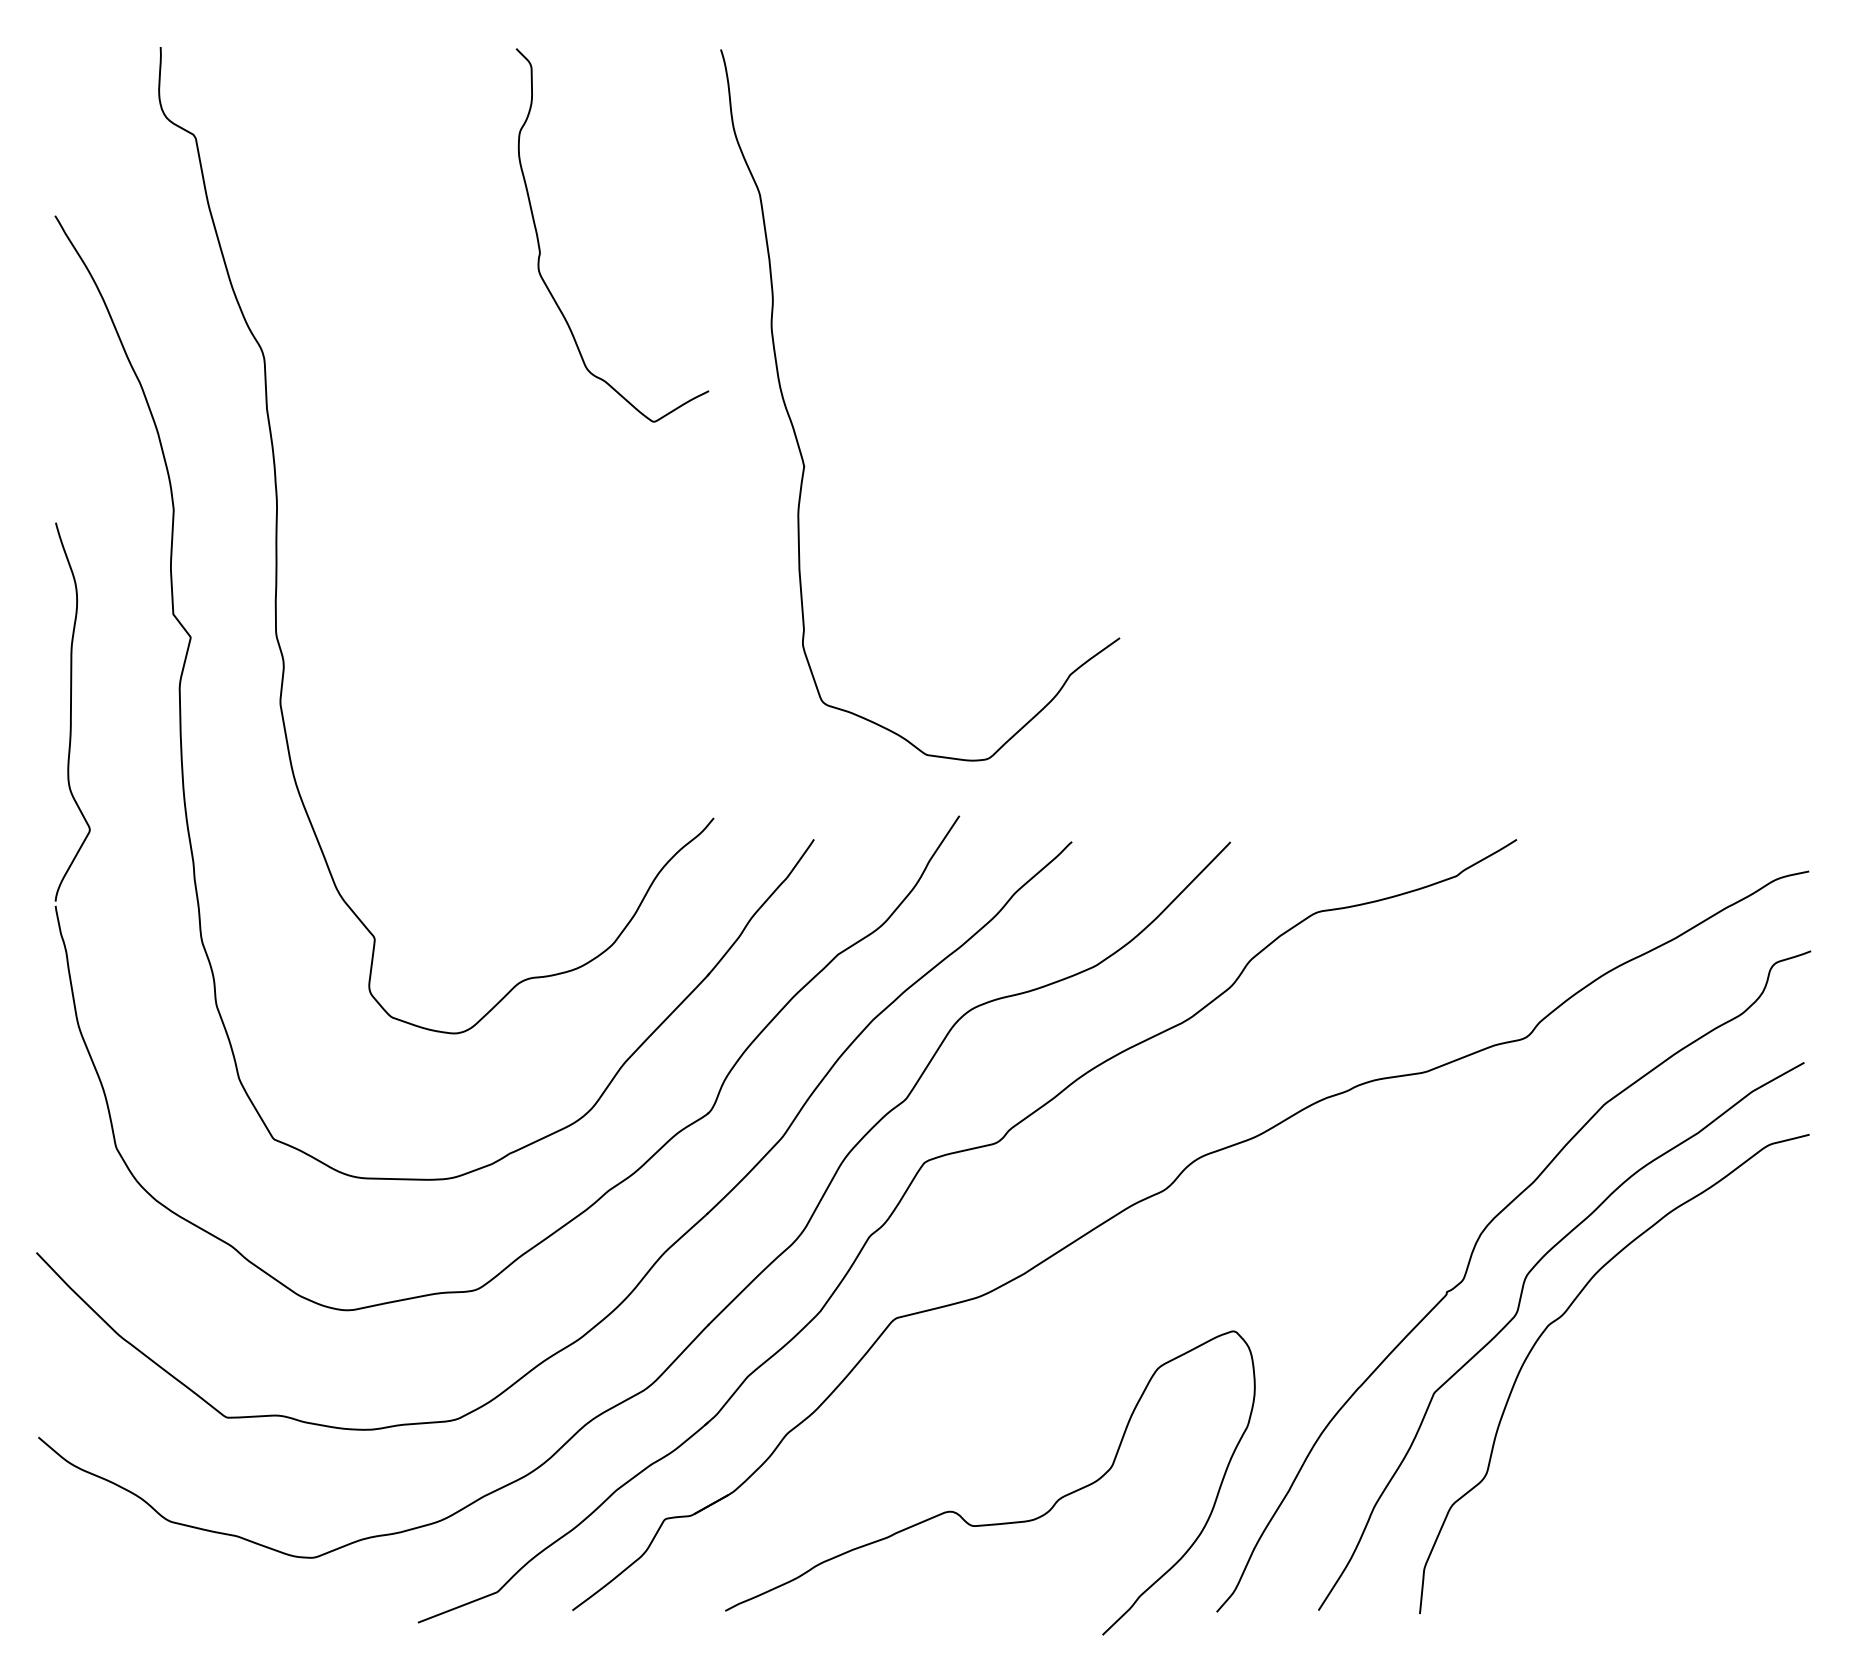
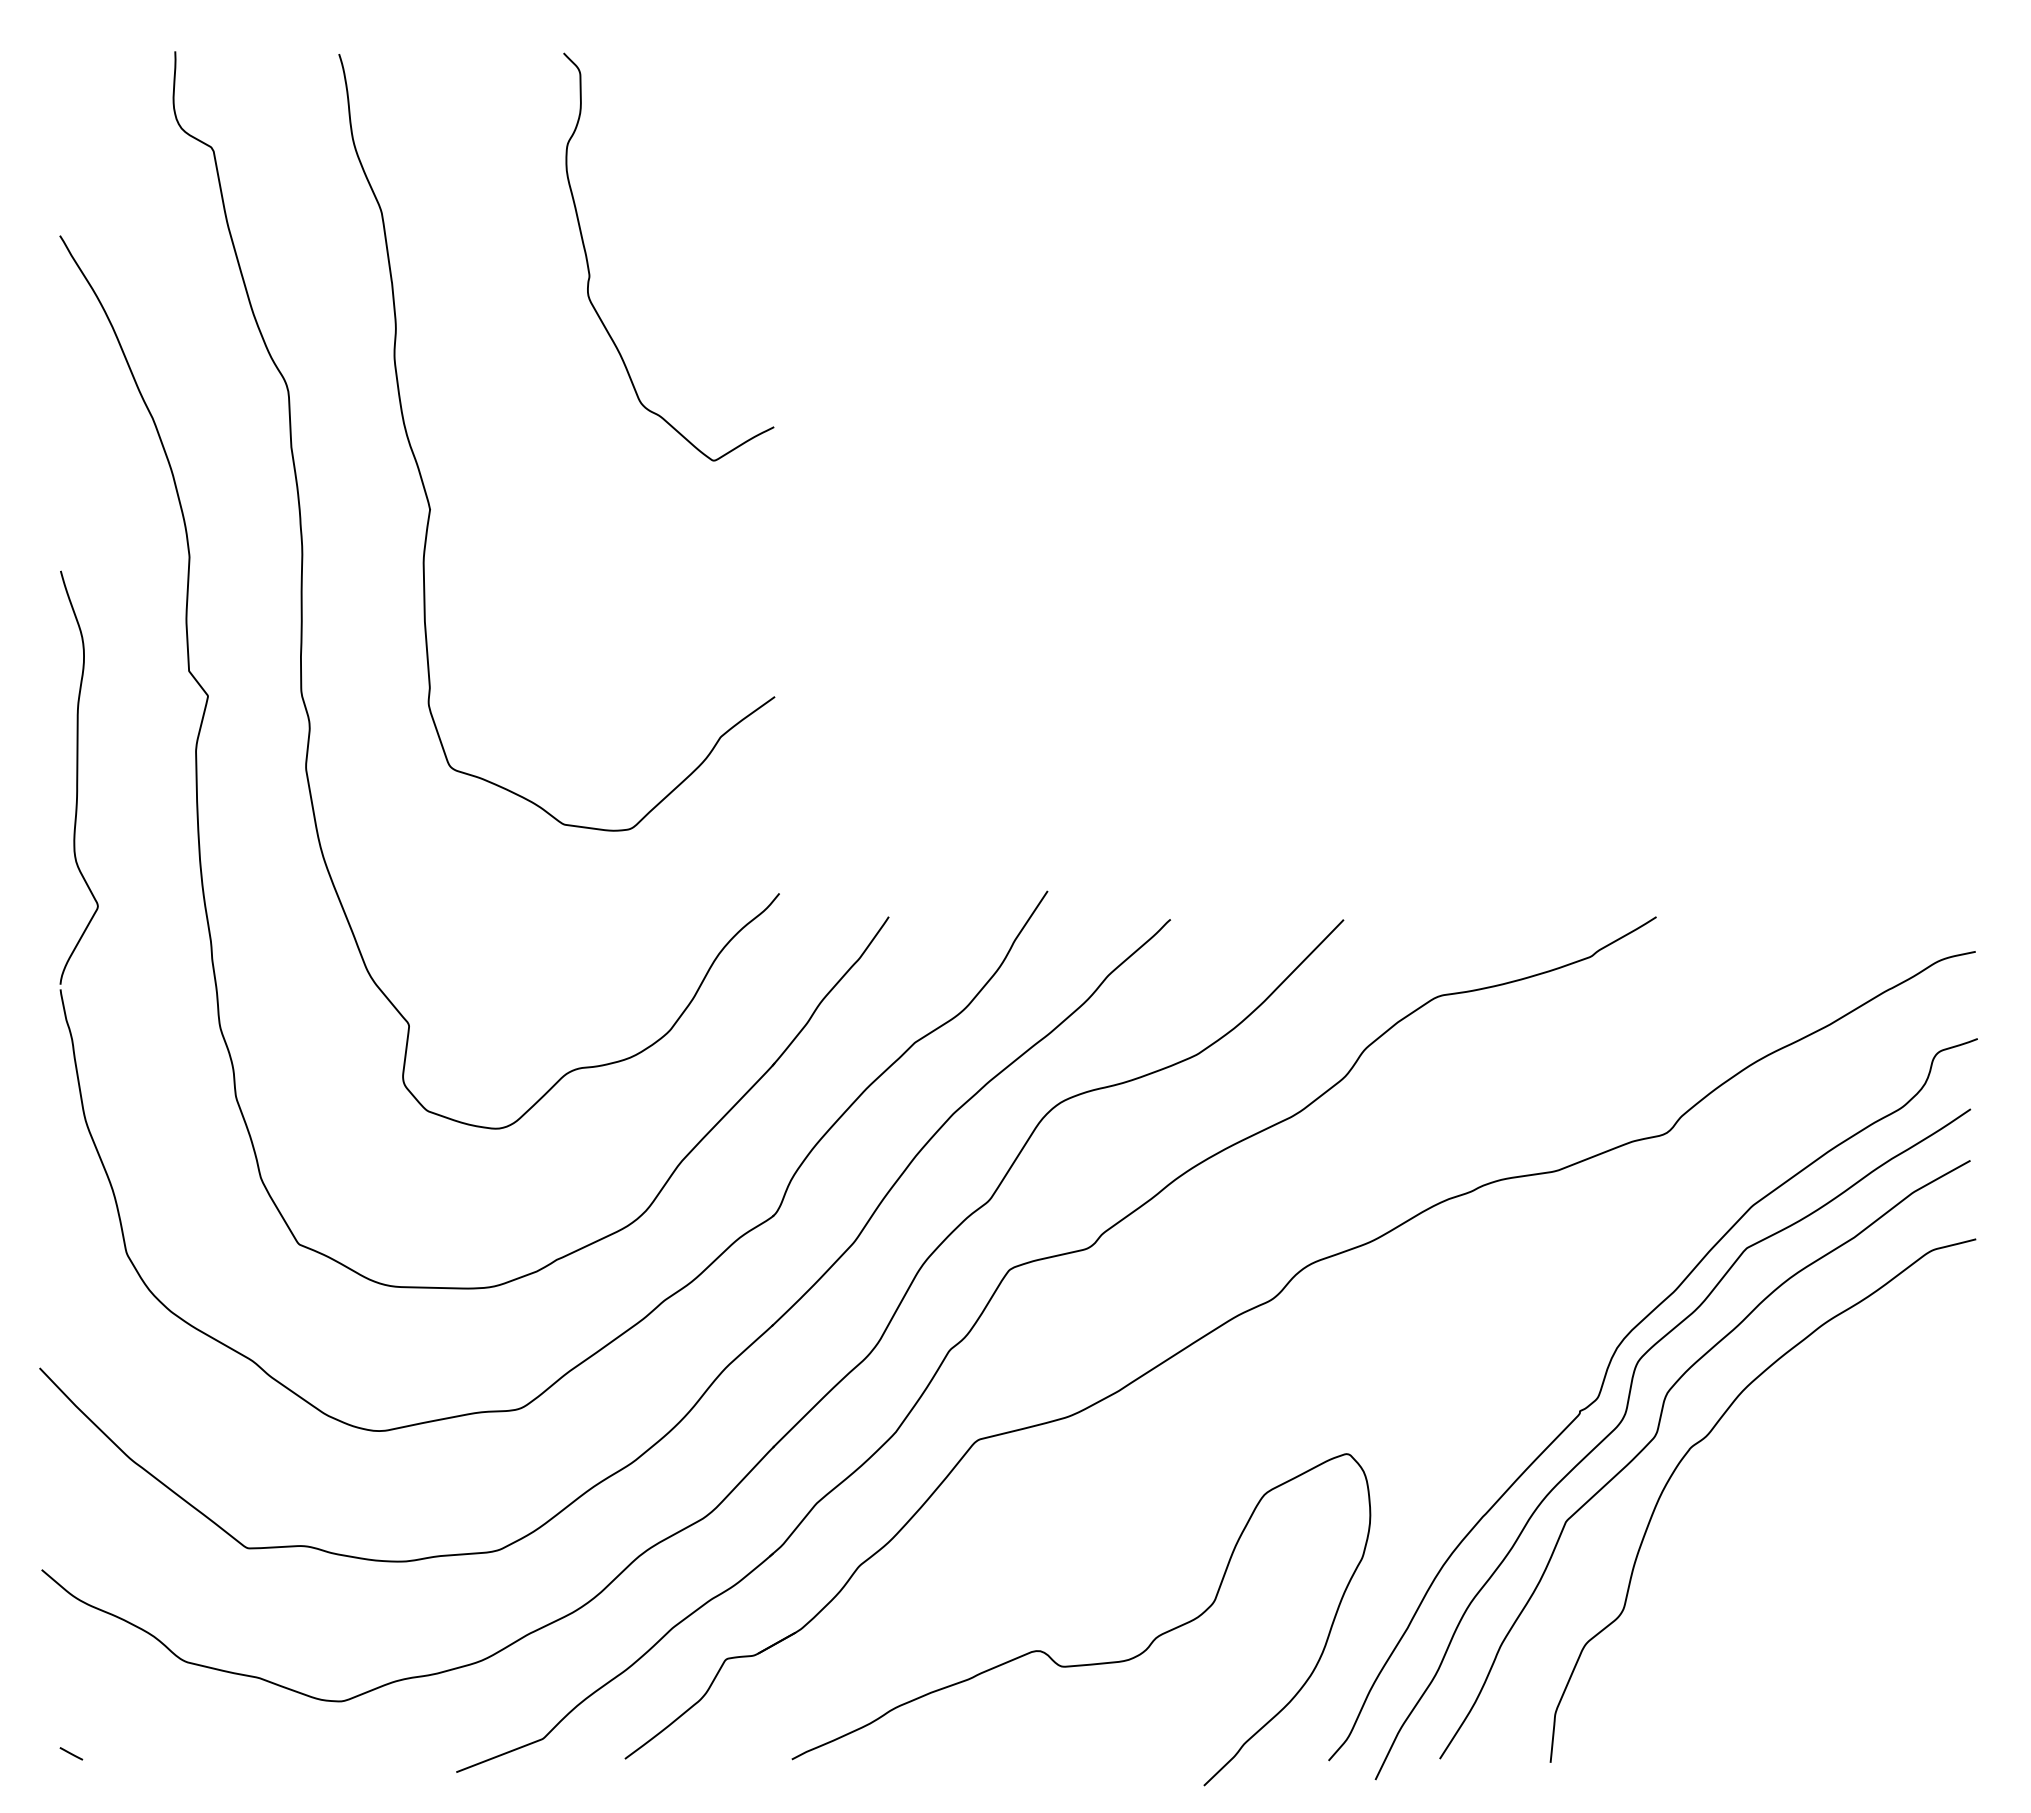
curve: (797, 437) -> (422, 477), moved
curve: (1487, 1298) -> (1624, 1418), added
line: (65, 1605) -> (71, 1753), added

